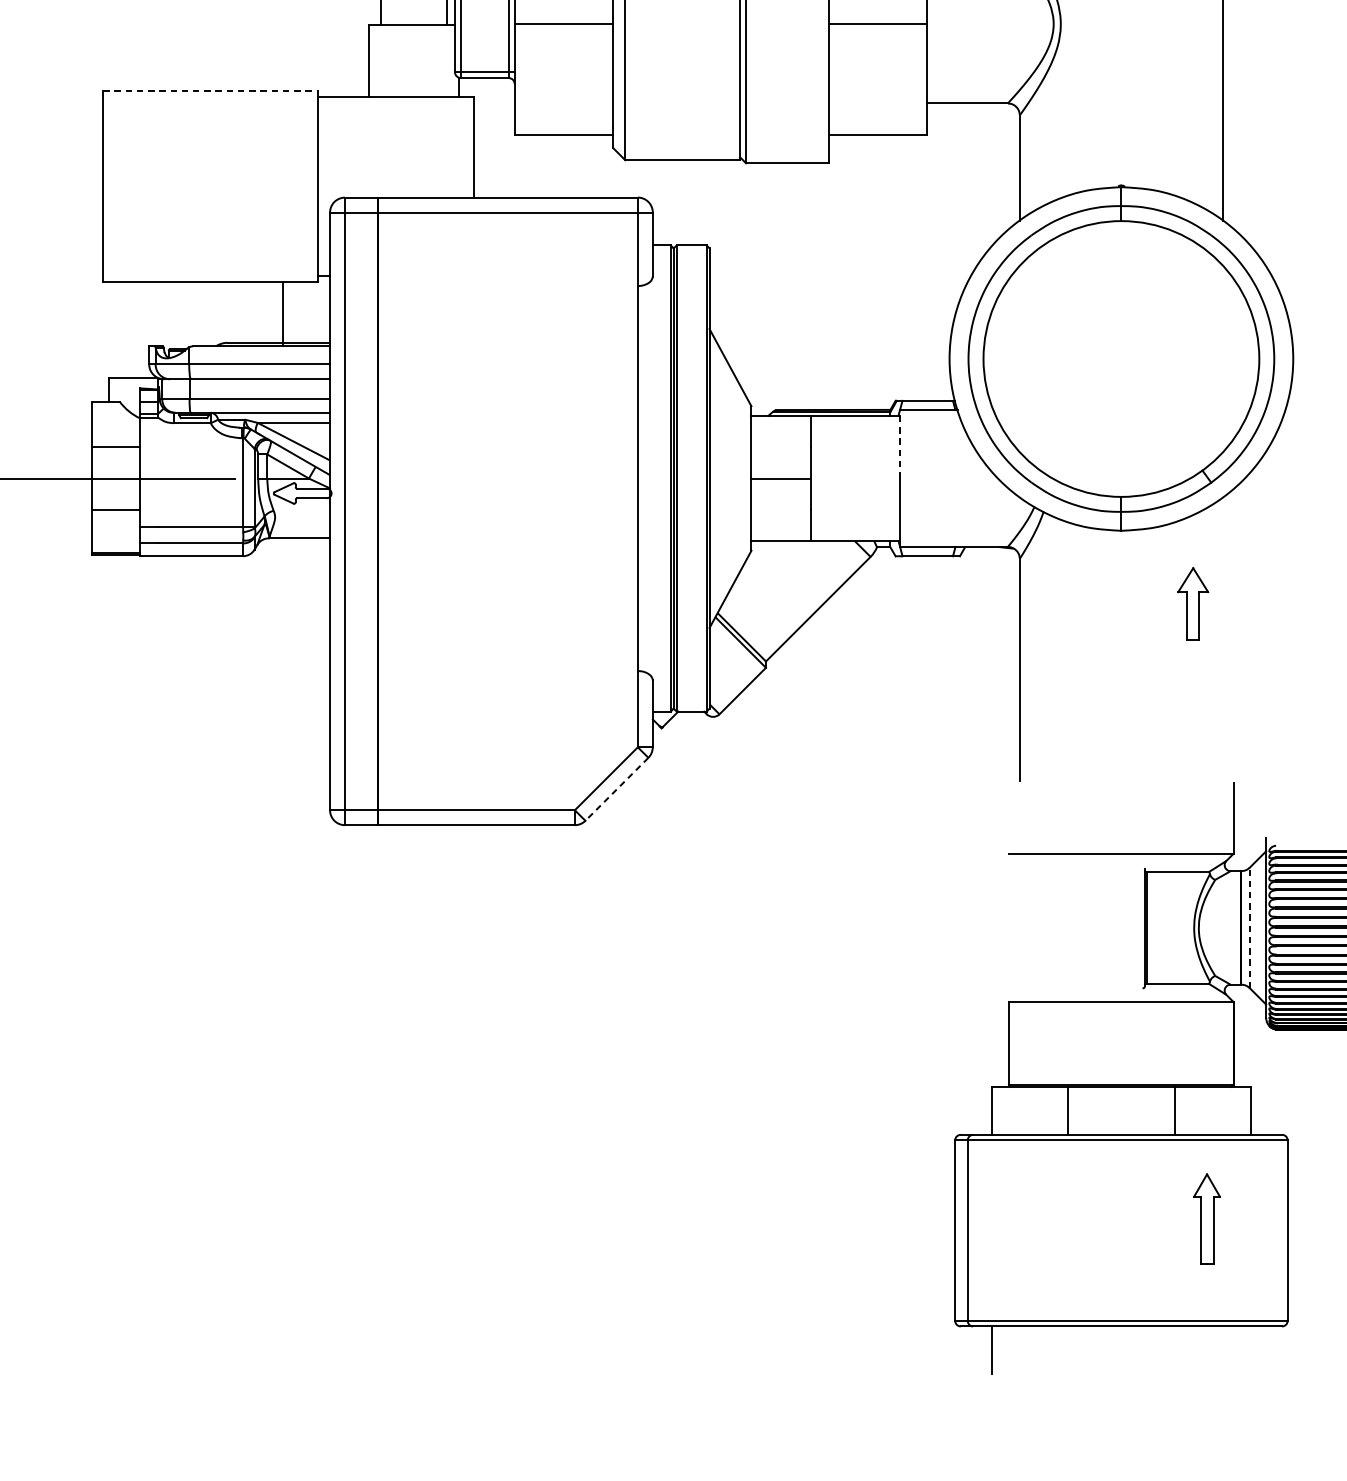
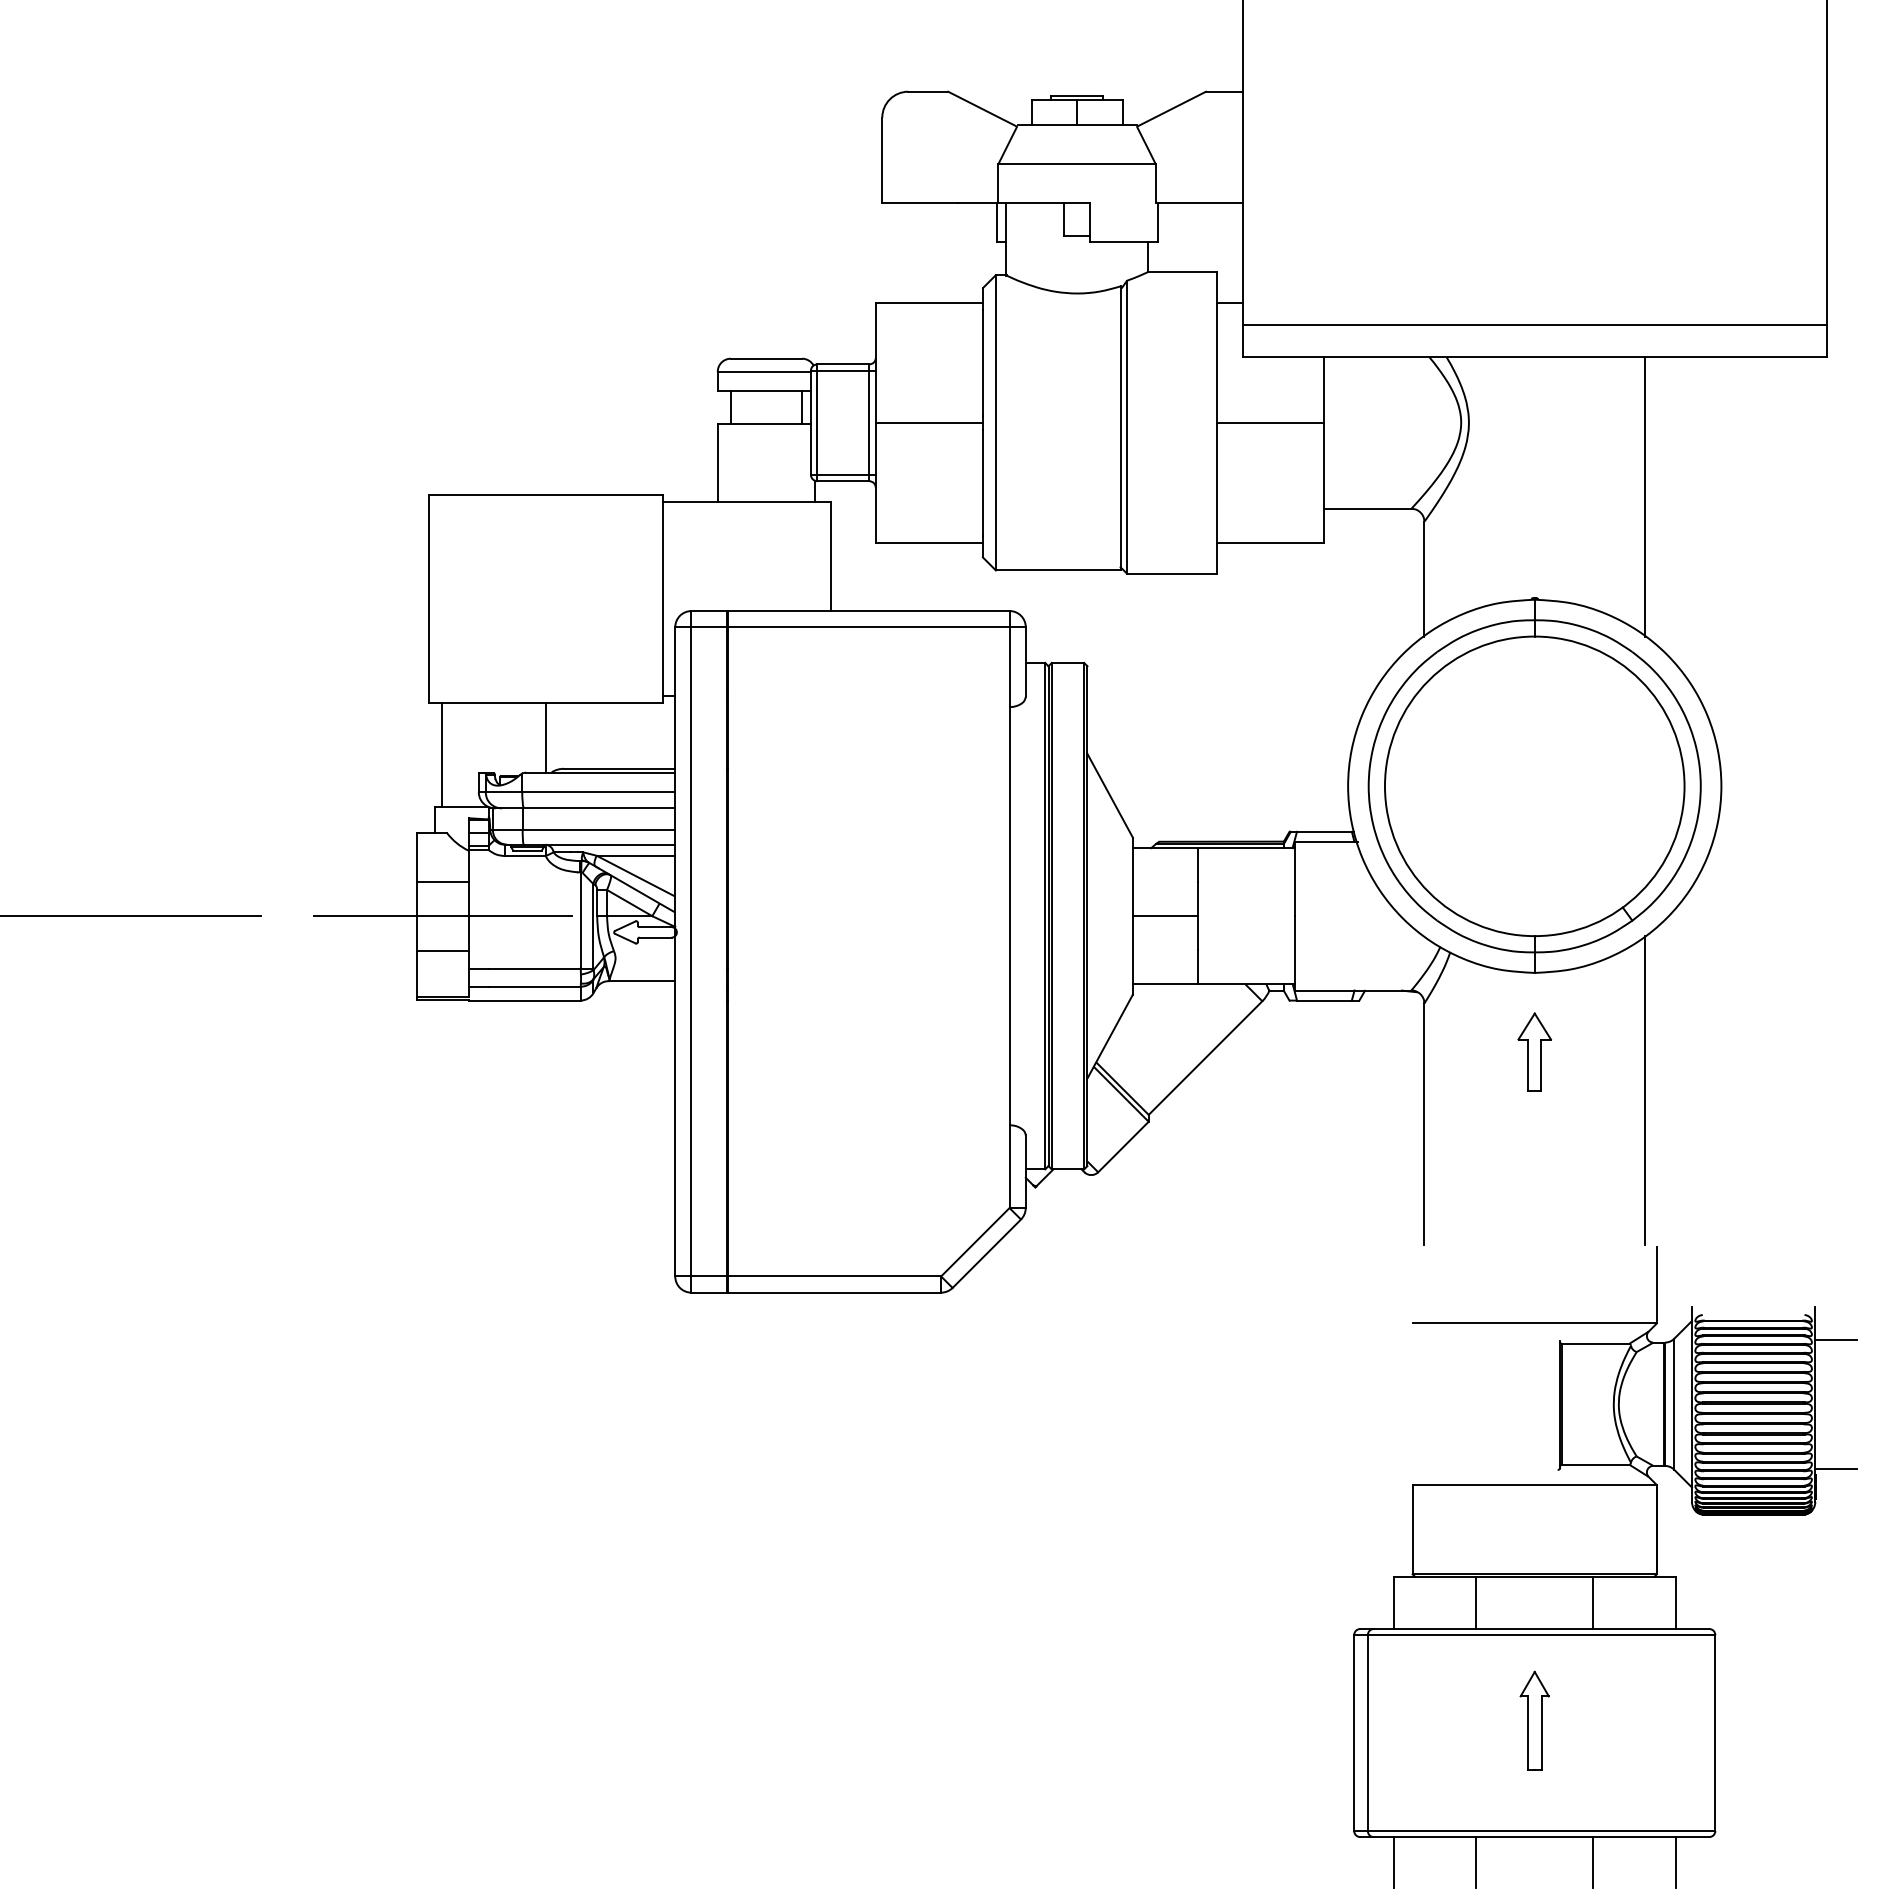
line: (210, 91) -> (545, 495), dashed -> solid
line: (282, 314) -> (545, 737), moved
line: (114, 329) -> (441, 754), added
line: (900, 443) -> (1294, 878), dashed -> solid
part: (1192, 603) -> (1534, 1051), moved
line: (1223, 639) -> (1645, 1090), added
line: (616, 790) -> (986, 1254), dashed -> solid
line: (1250, 927) -> (1674, 1403), dashed -> solid
part: (1206, 1219) -> (1534, 1720), moved
line: (1067, 1349) -> (1476, 1862), added
line: (1175, 1349) -> (1593, 1862), added
line: (1250, 1349) -> (1675, 1862), added

